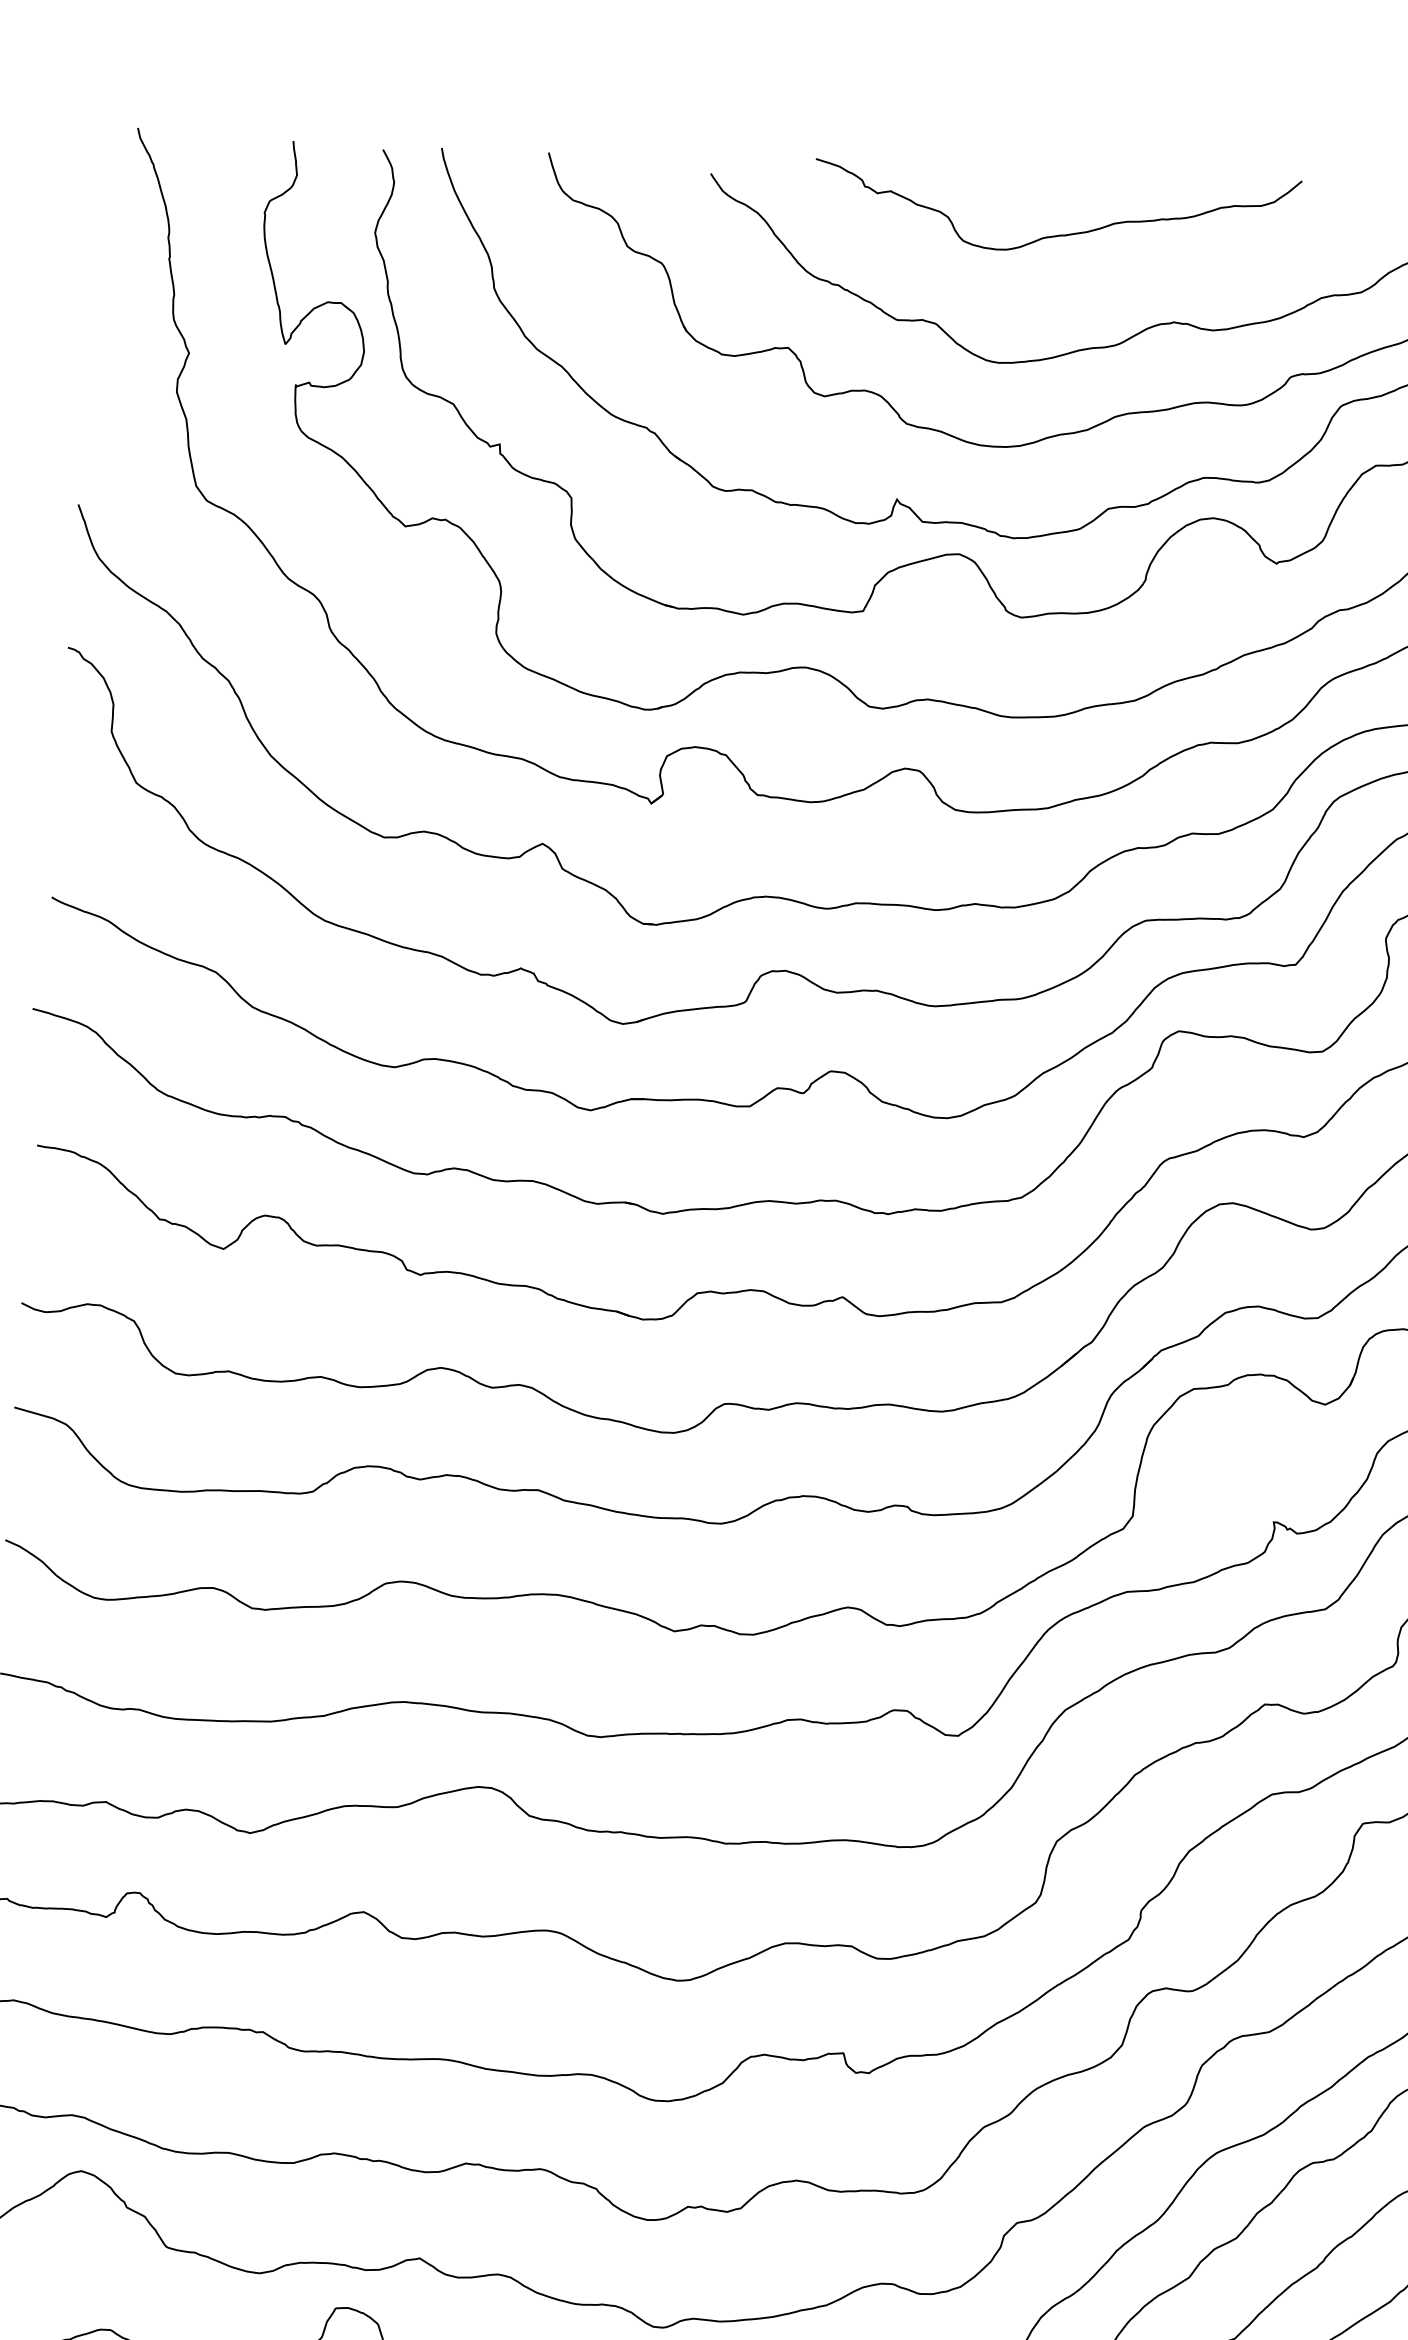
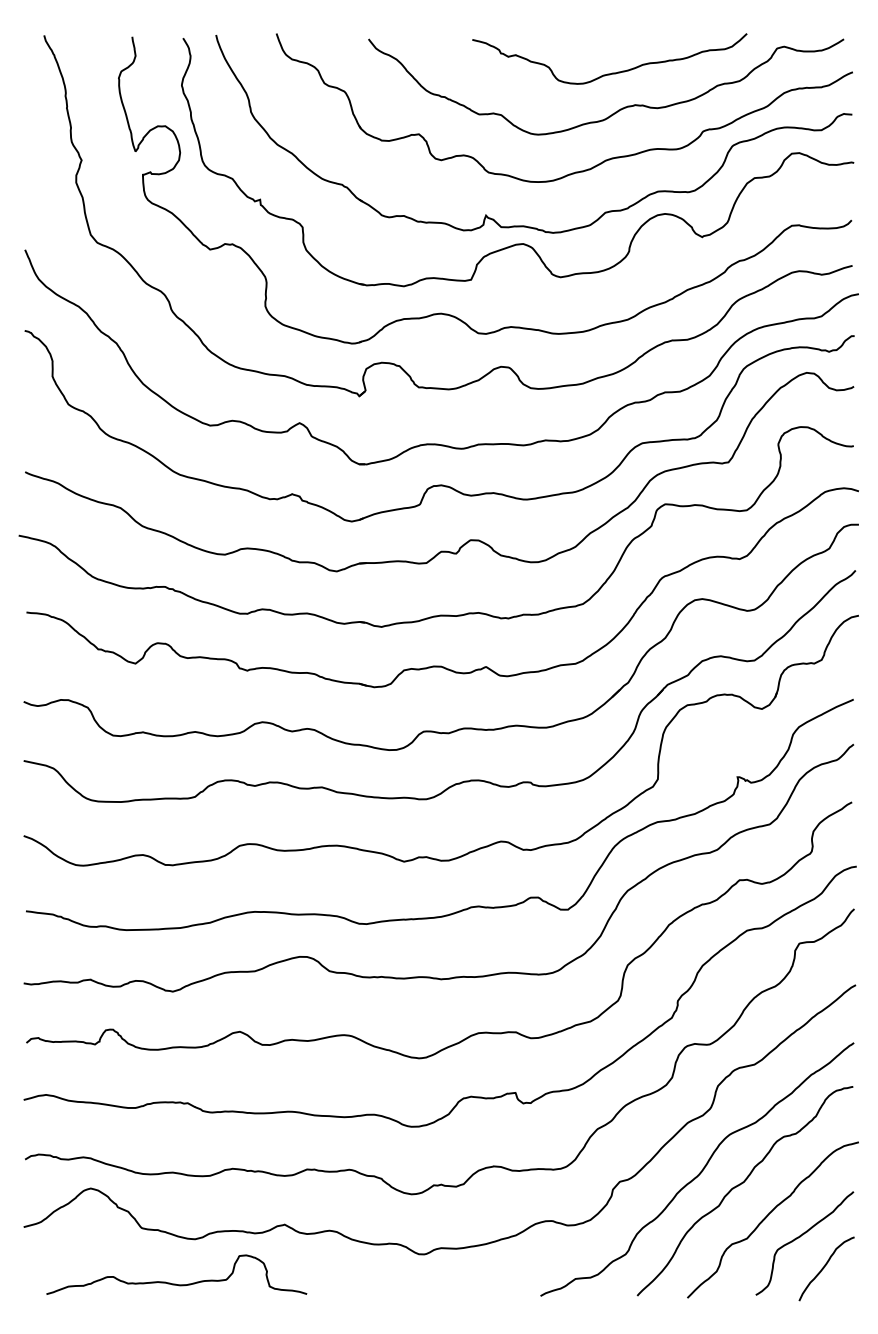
curve: (1059, 233) -> (612, 72), moved

